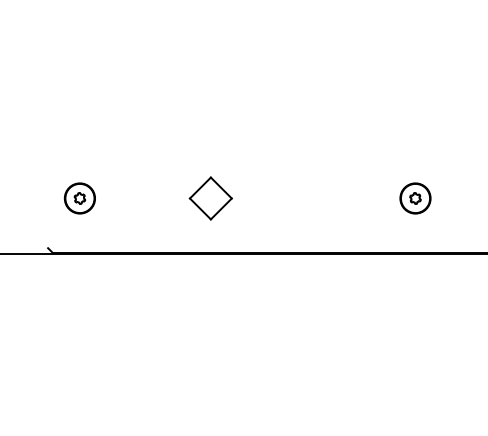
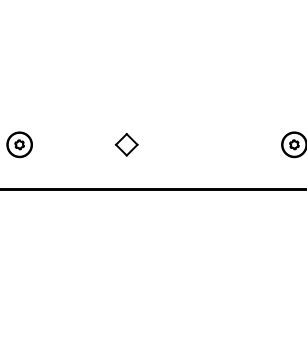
part: (210, 198) -> (126, 144), size x0.62

